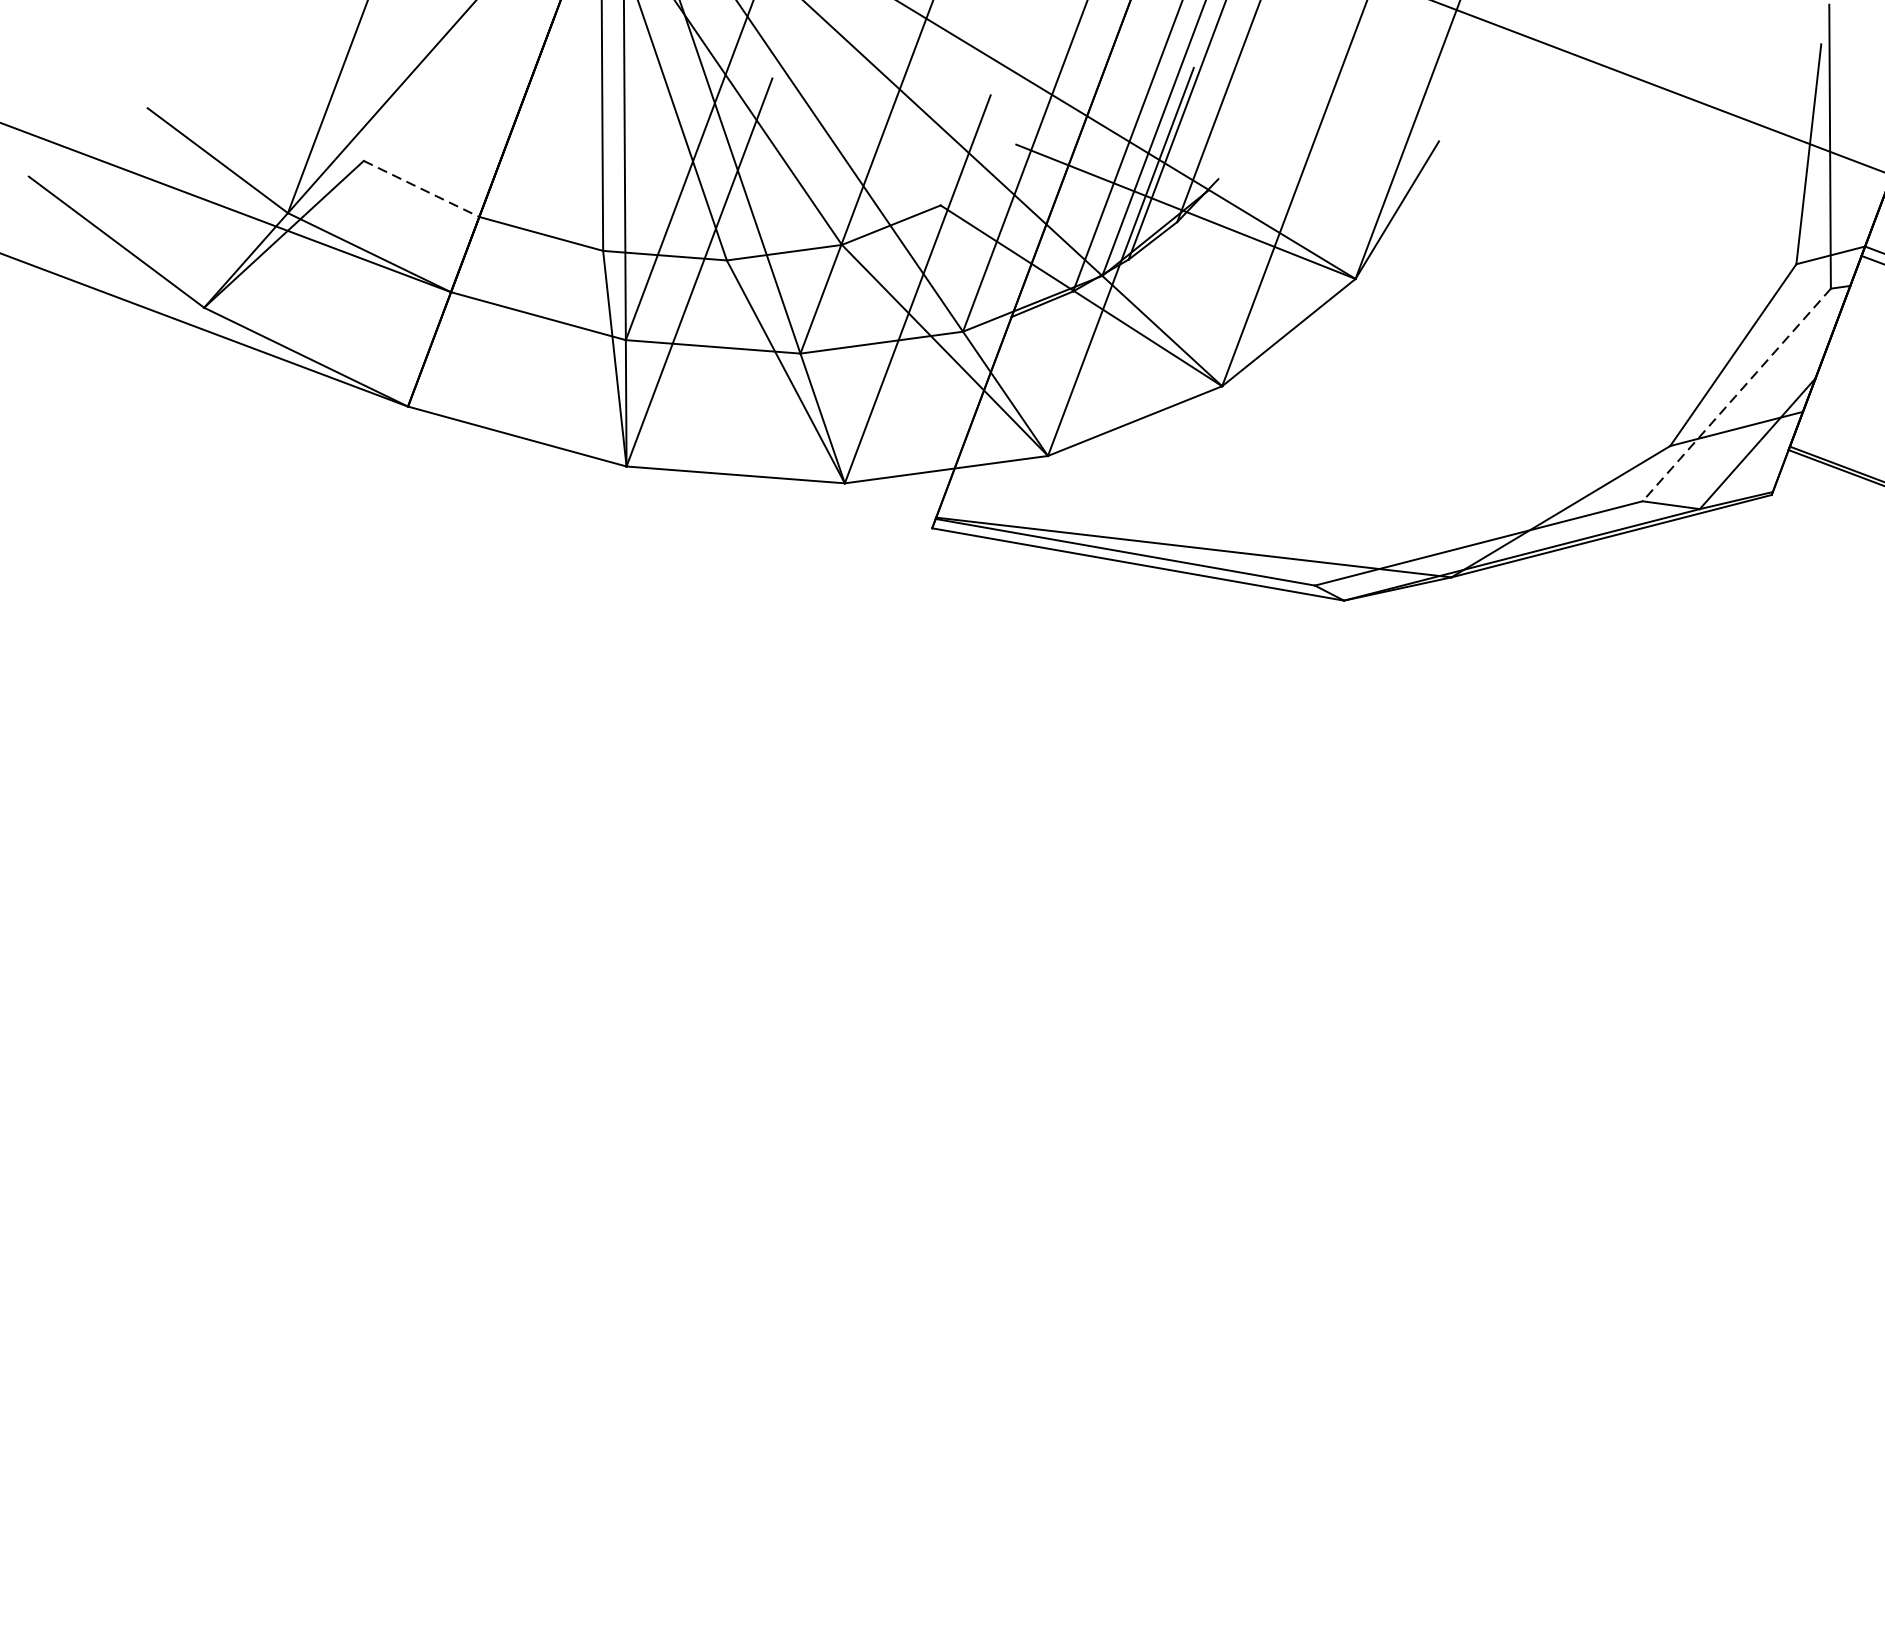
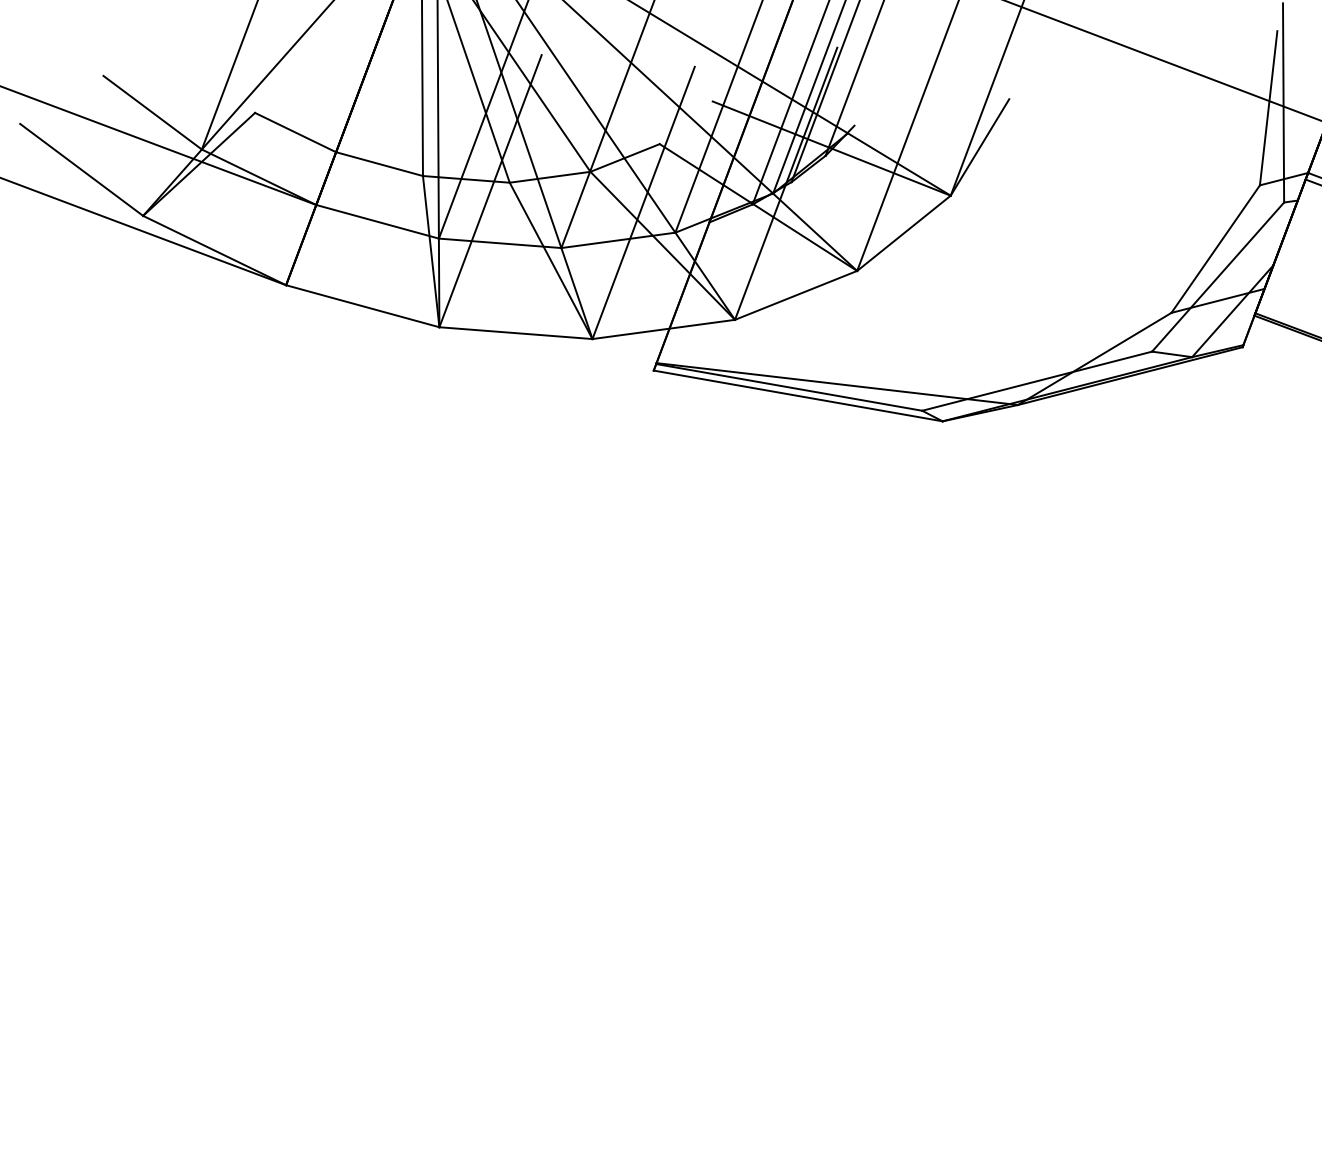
line: (422, 188) -> (296, 132), dashed -> solid
line: (1737, 395) -> (1218, 277), dashed -> solid

